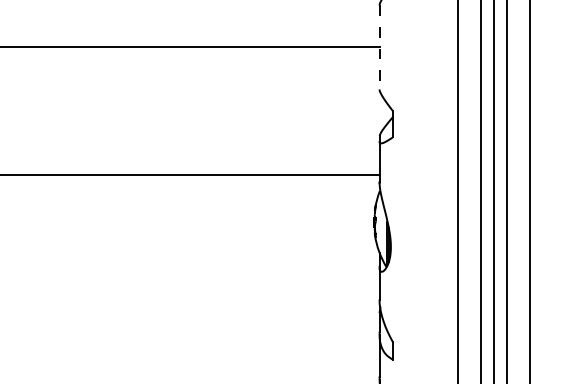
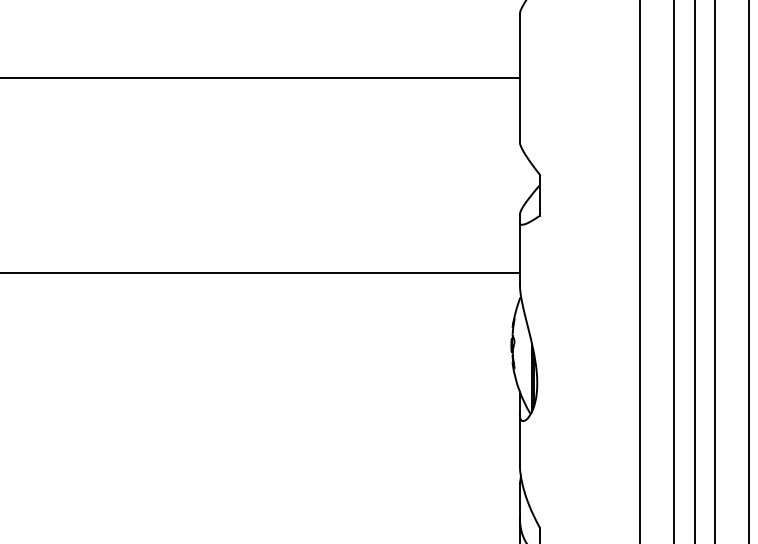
line: (379, 47) -> (519, 78), dashed -> solid

